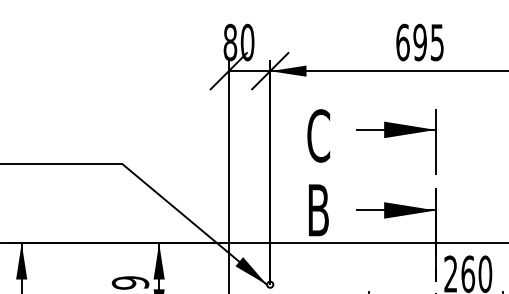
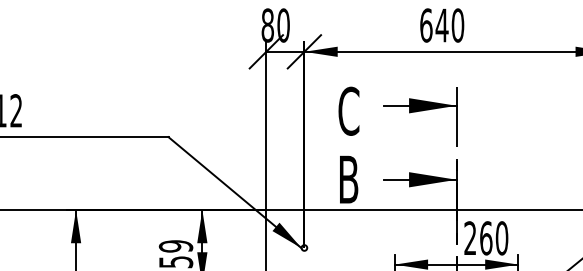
text: (428, 42) -> (449, 25), 695 -> 640

